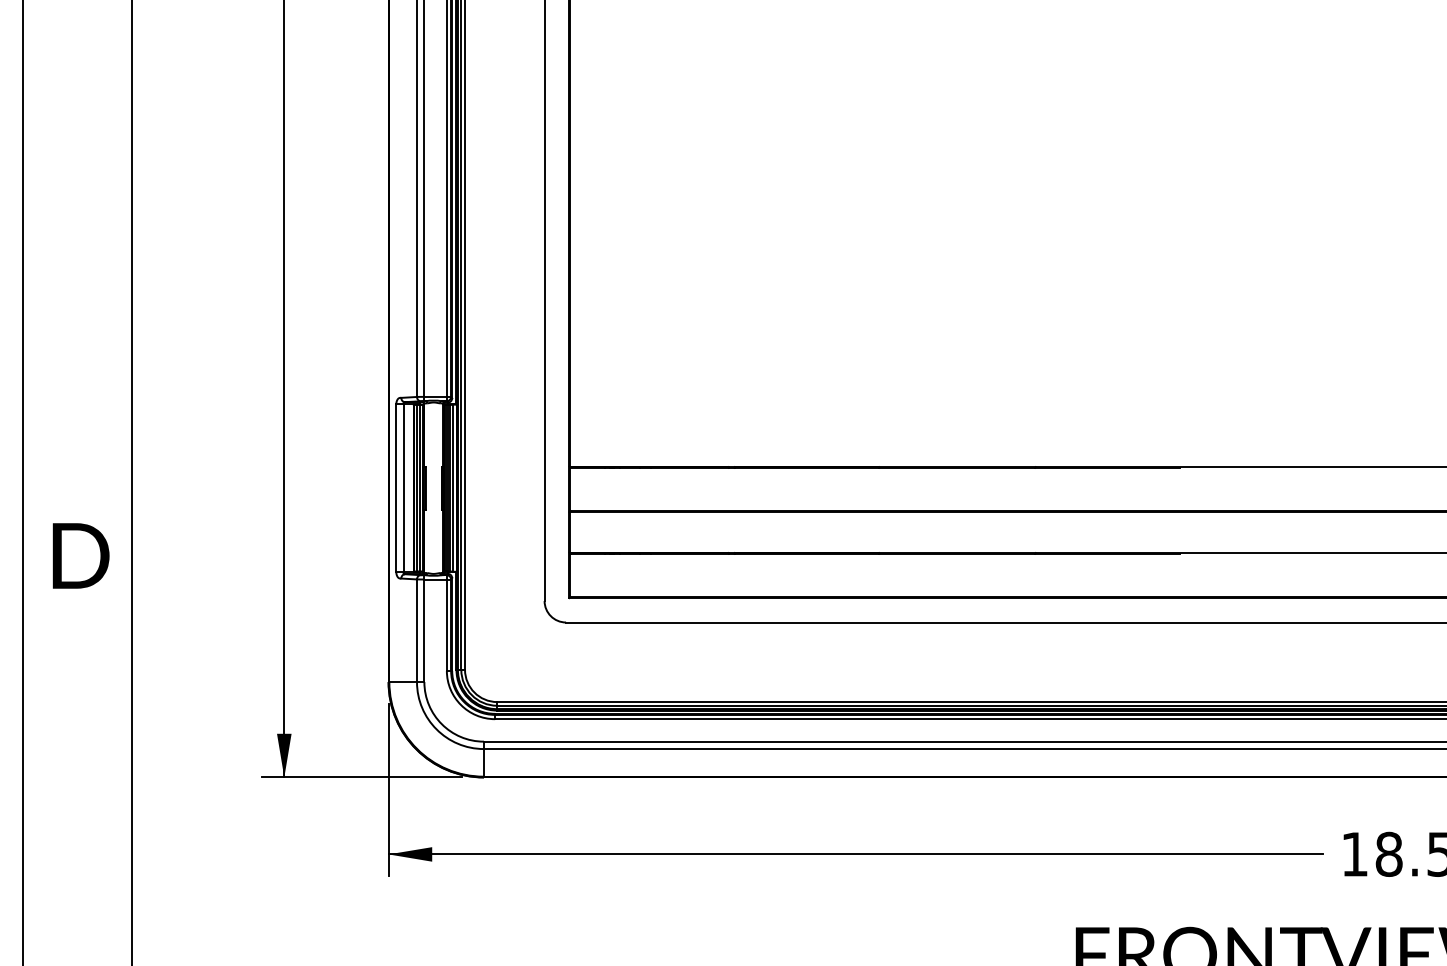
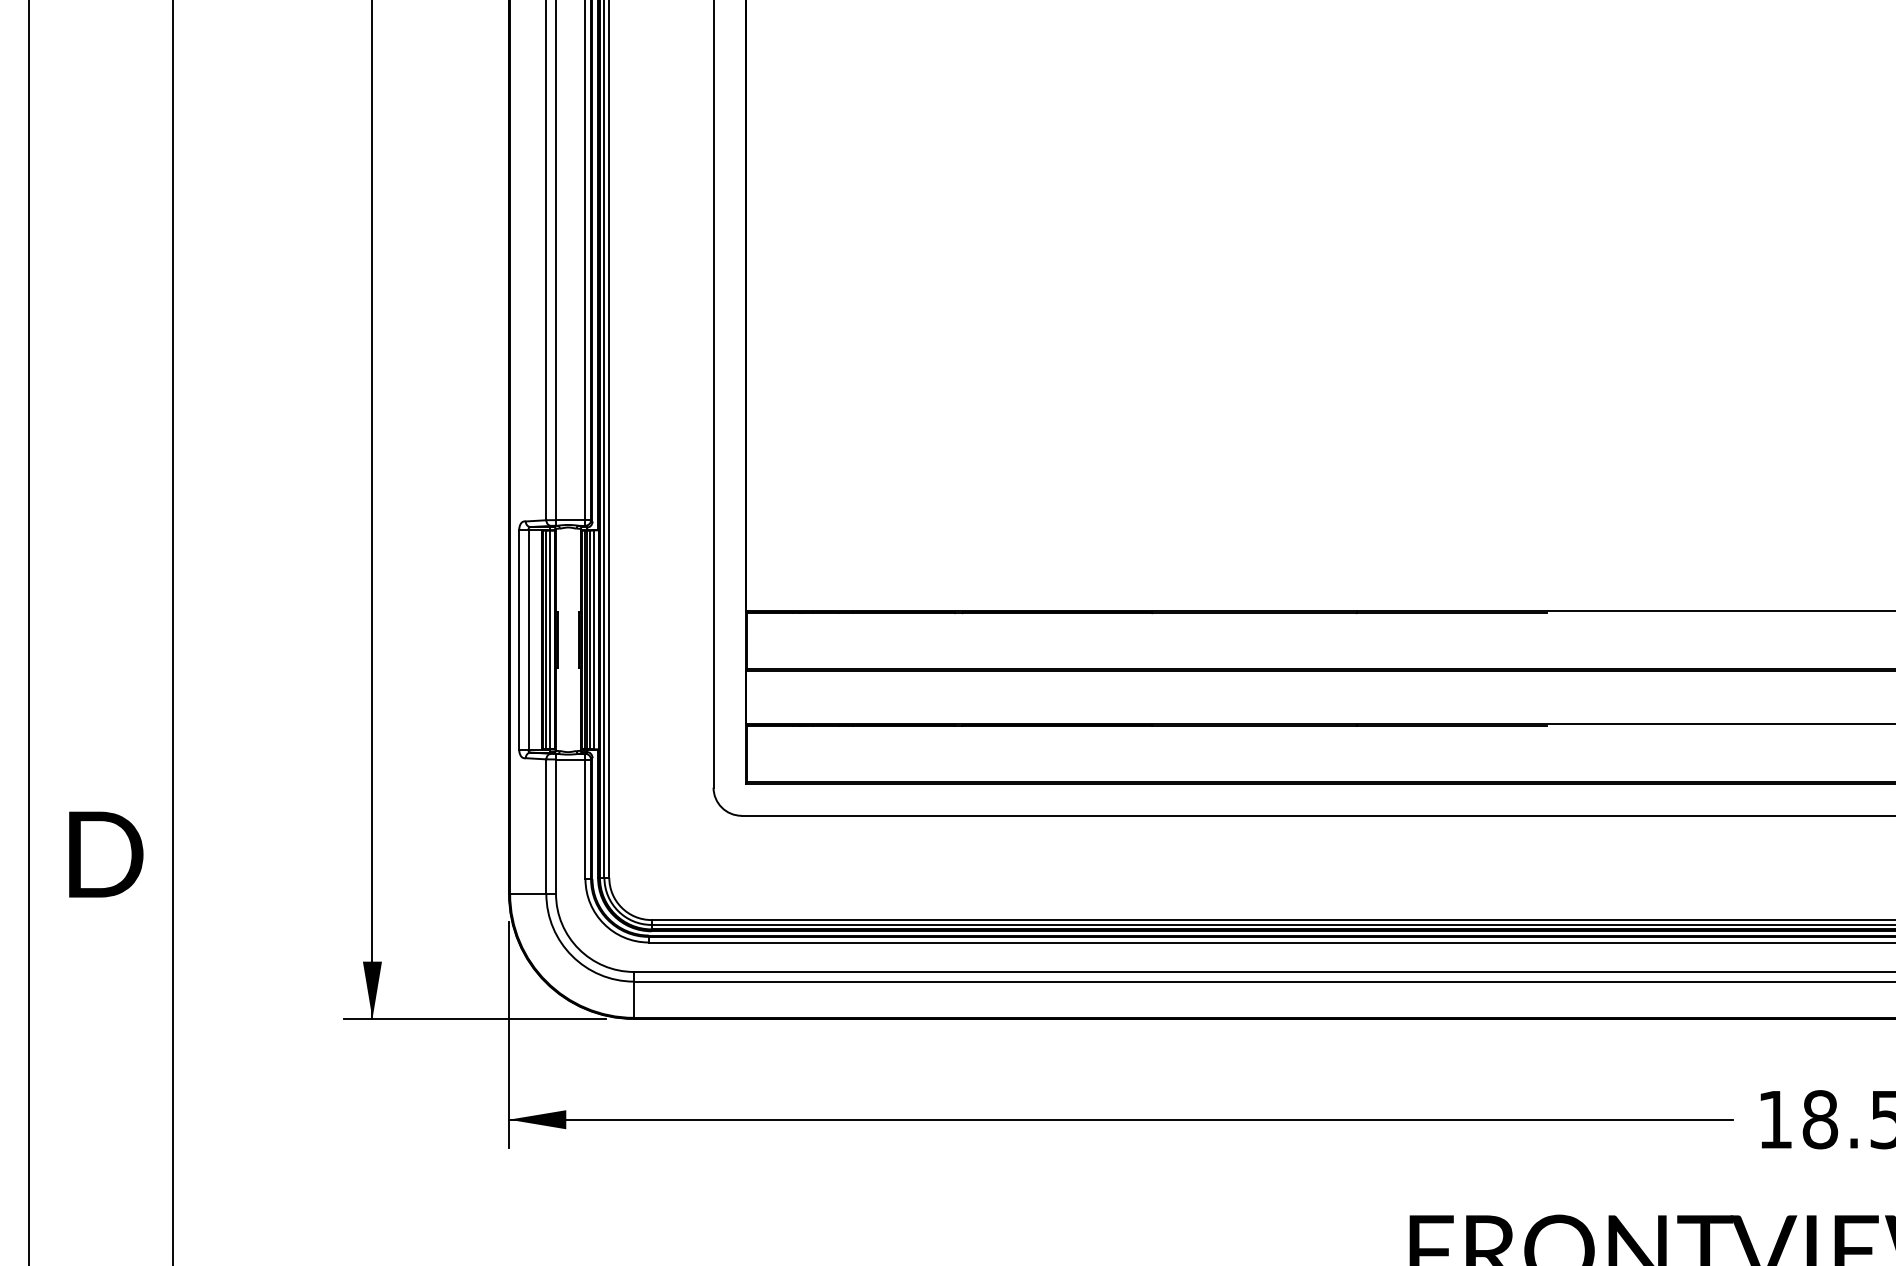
text: (81, 555) -> (106, 854), moved

